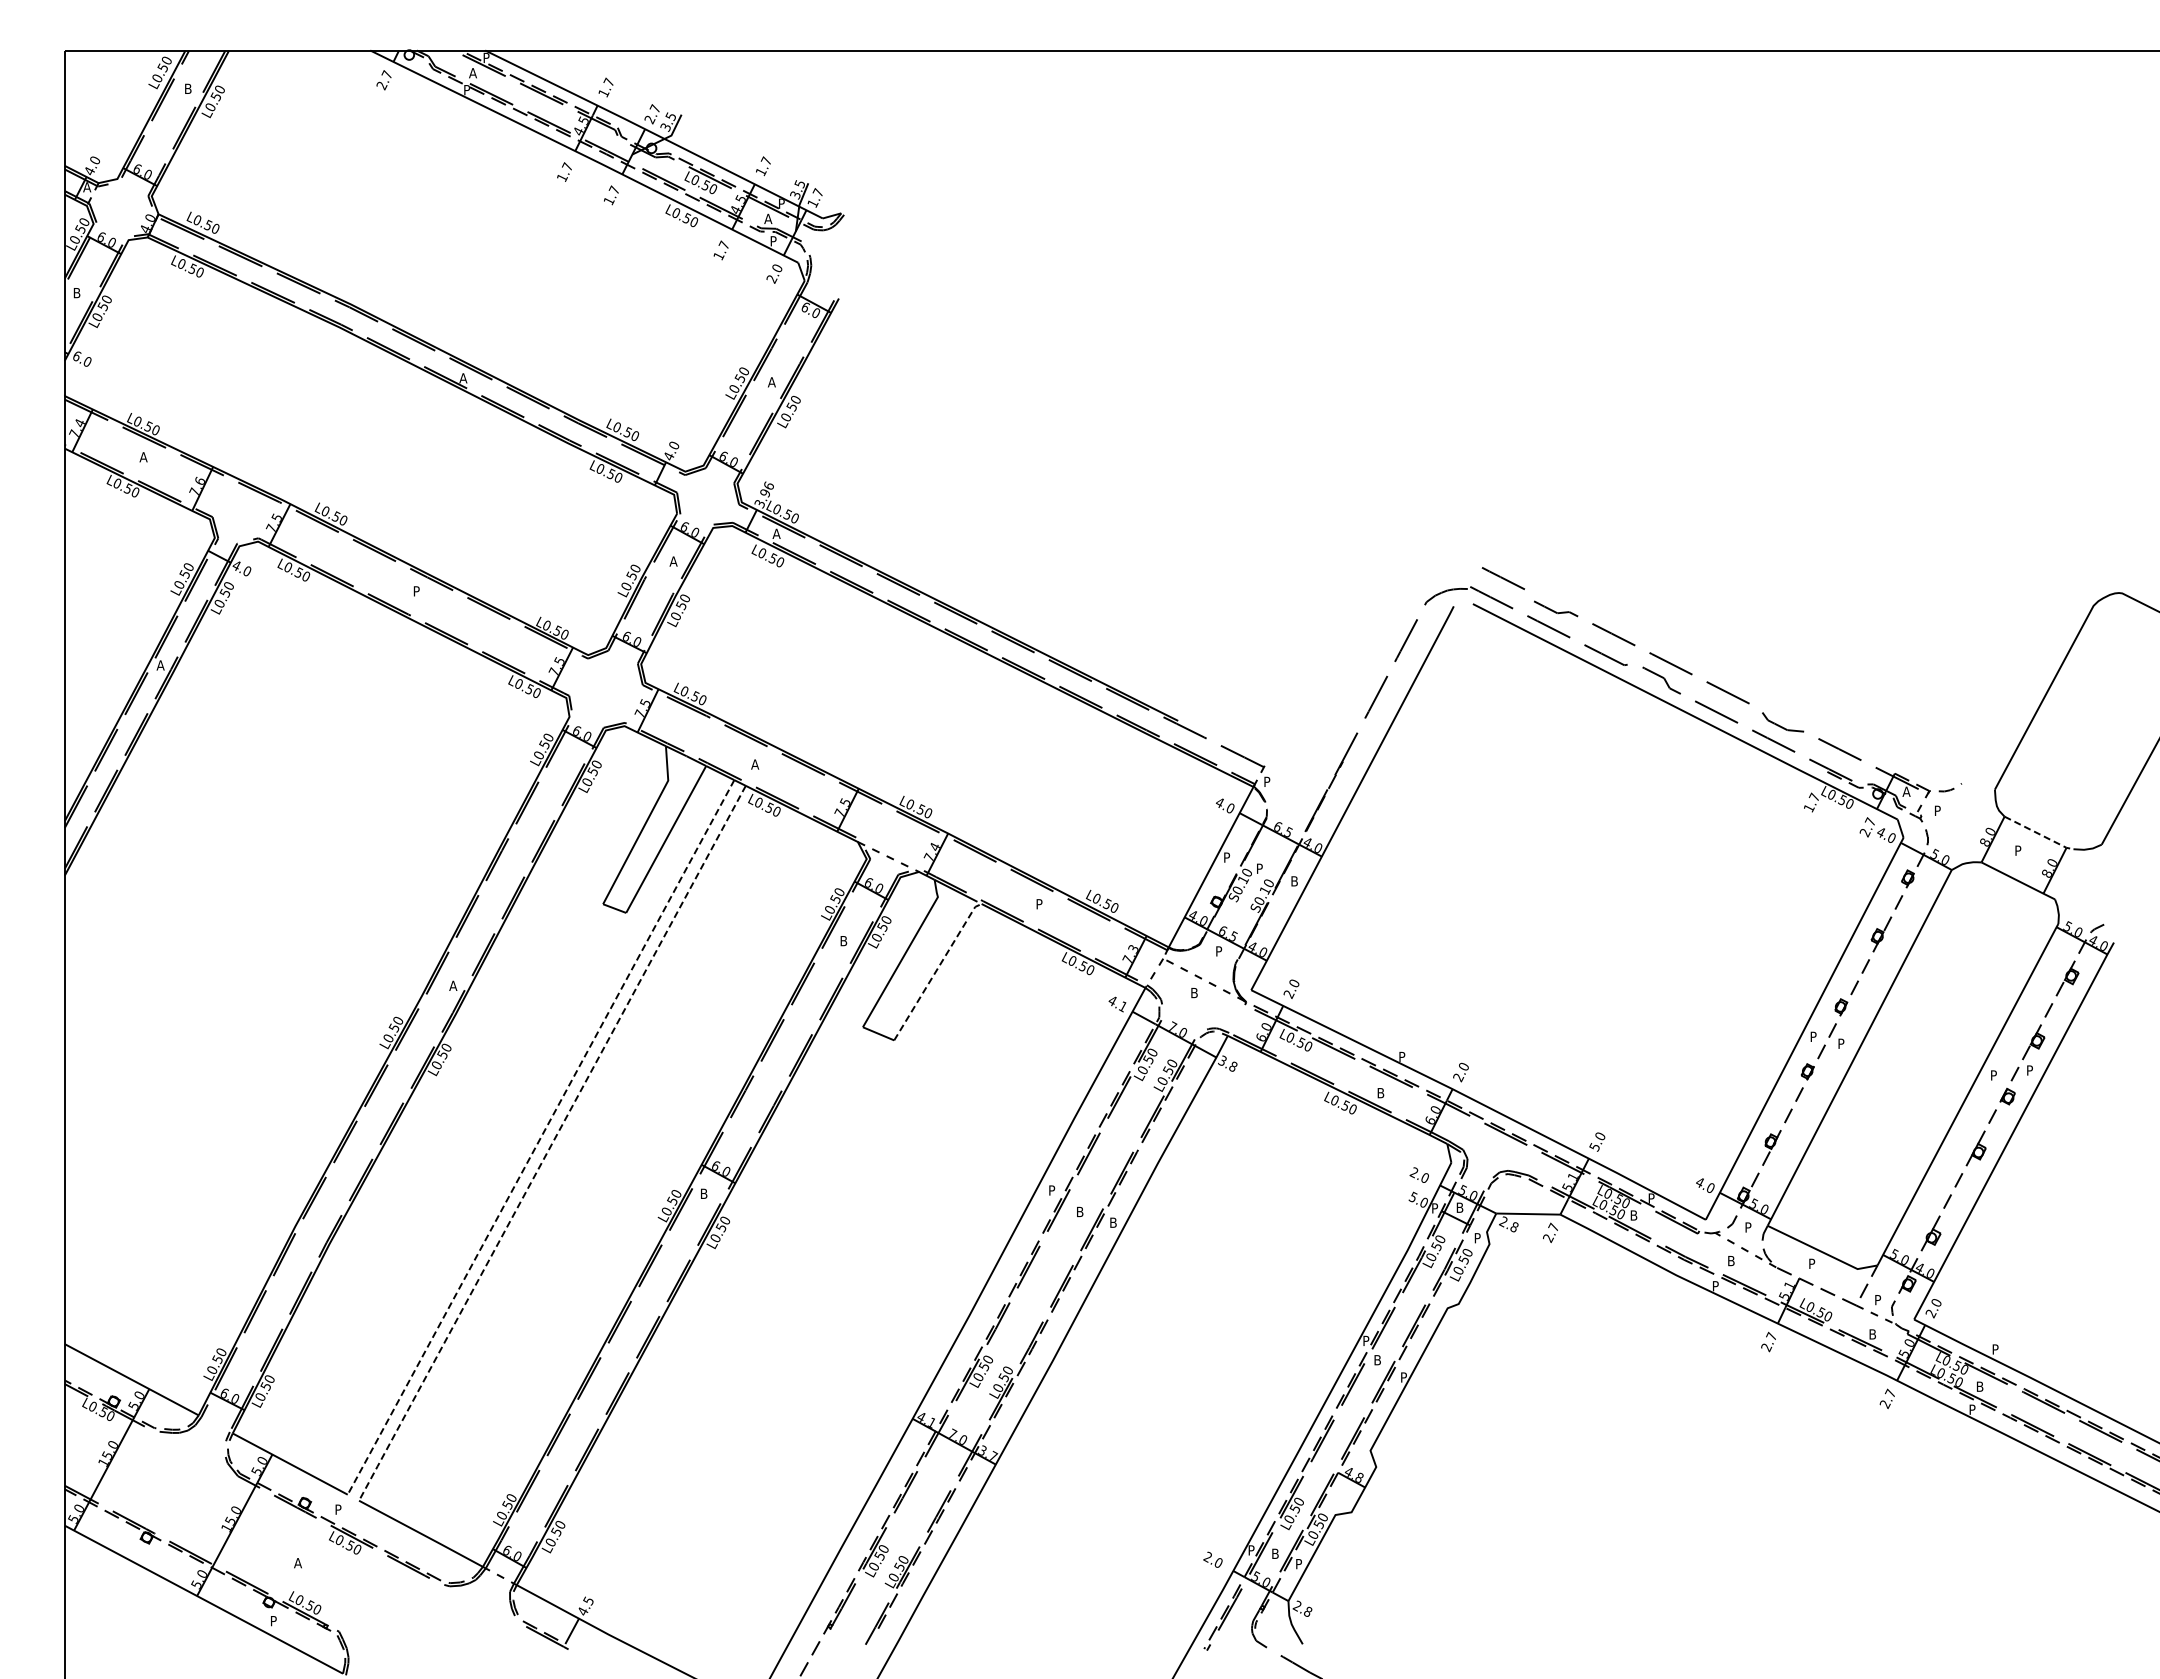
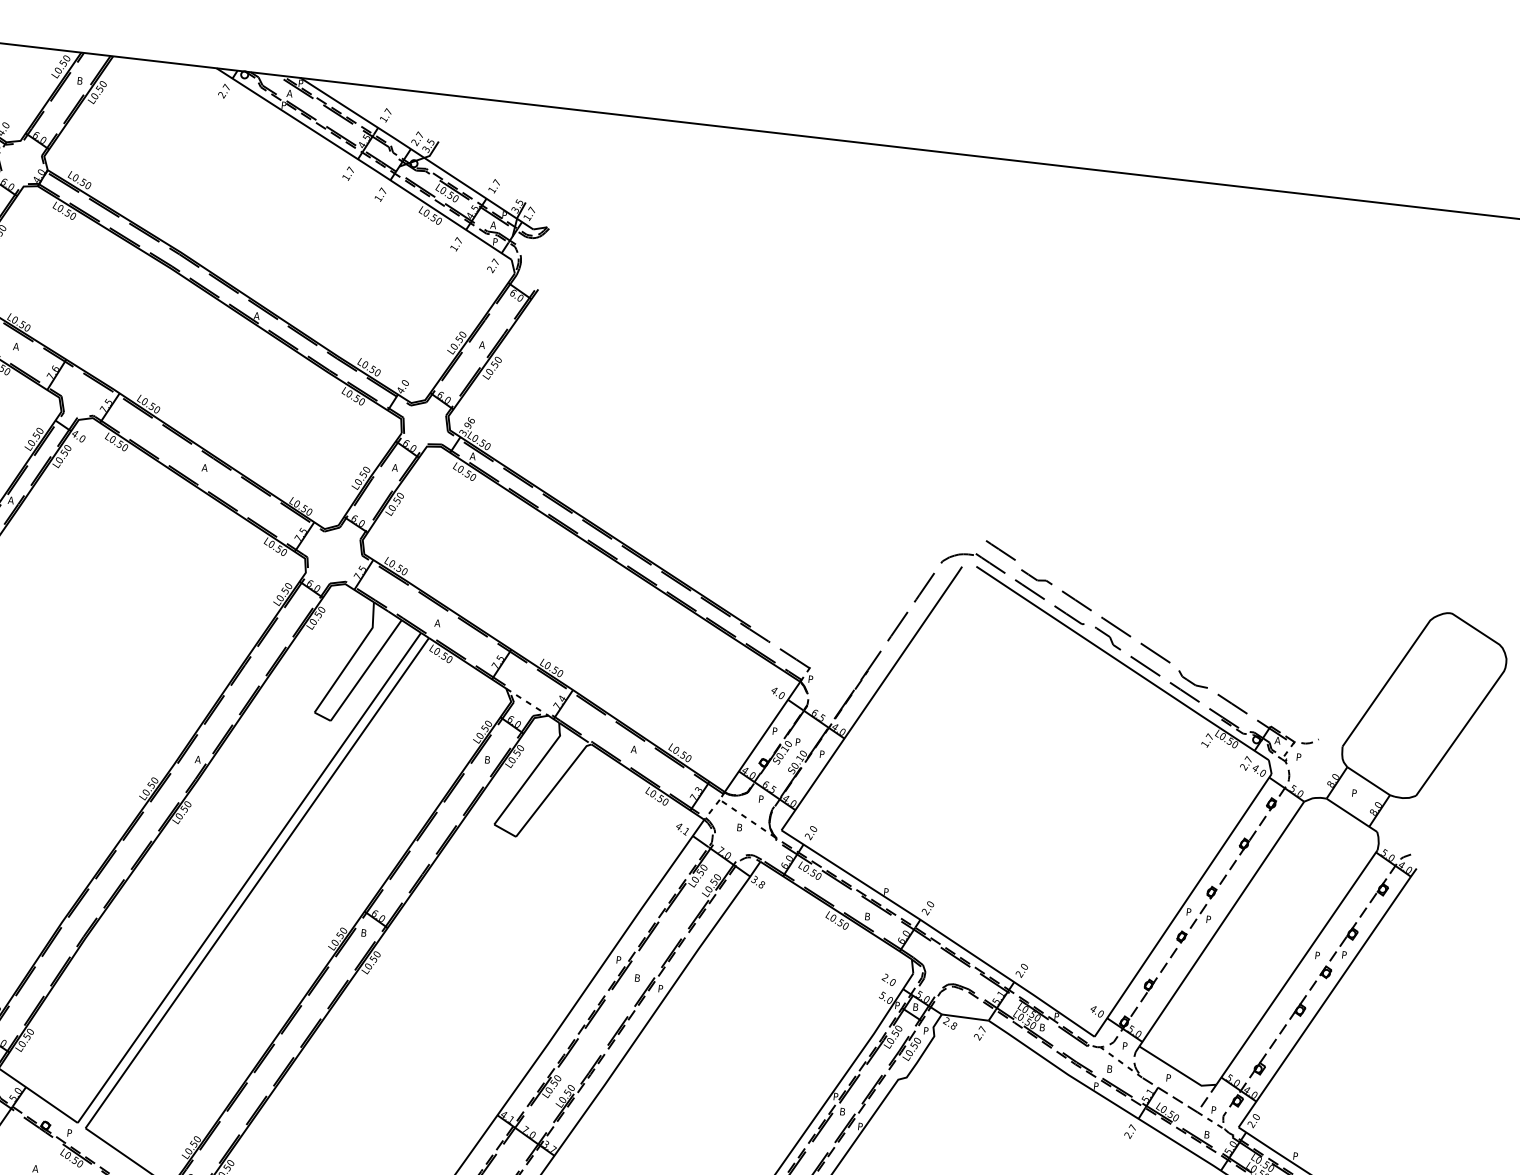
text: (776, 267) -> (495, 261), 2.0 -> 2.7
text: (416, 591) -> (204, 467), P -> A
line: (2040, 834) -> (1372, 783), dashed -> solid
text: (1294, 881) -> (822, 754), B -> P
text: (1039, 904) -> (633, 749), P -> A
line: (937, 969) -> (553, 788), dashed -> solid
line: (540, 1138) -> (248, 878), dashed -> solid
line: (551, 1144) -> (256, 884), dashed -> solid
text: (1594, 1146) -> (1019, 973), 5.0 -> 2.0
text: (1113, 1222) -> (661, 988), B -> P

